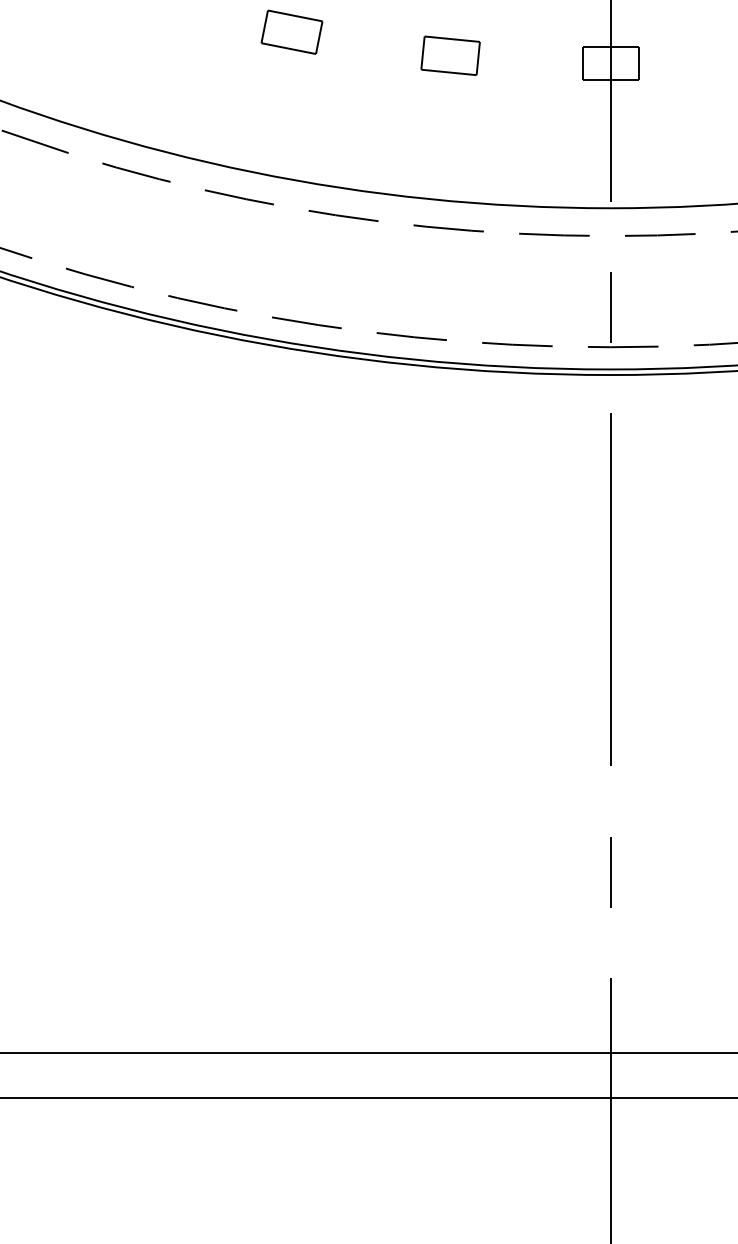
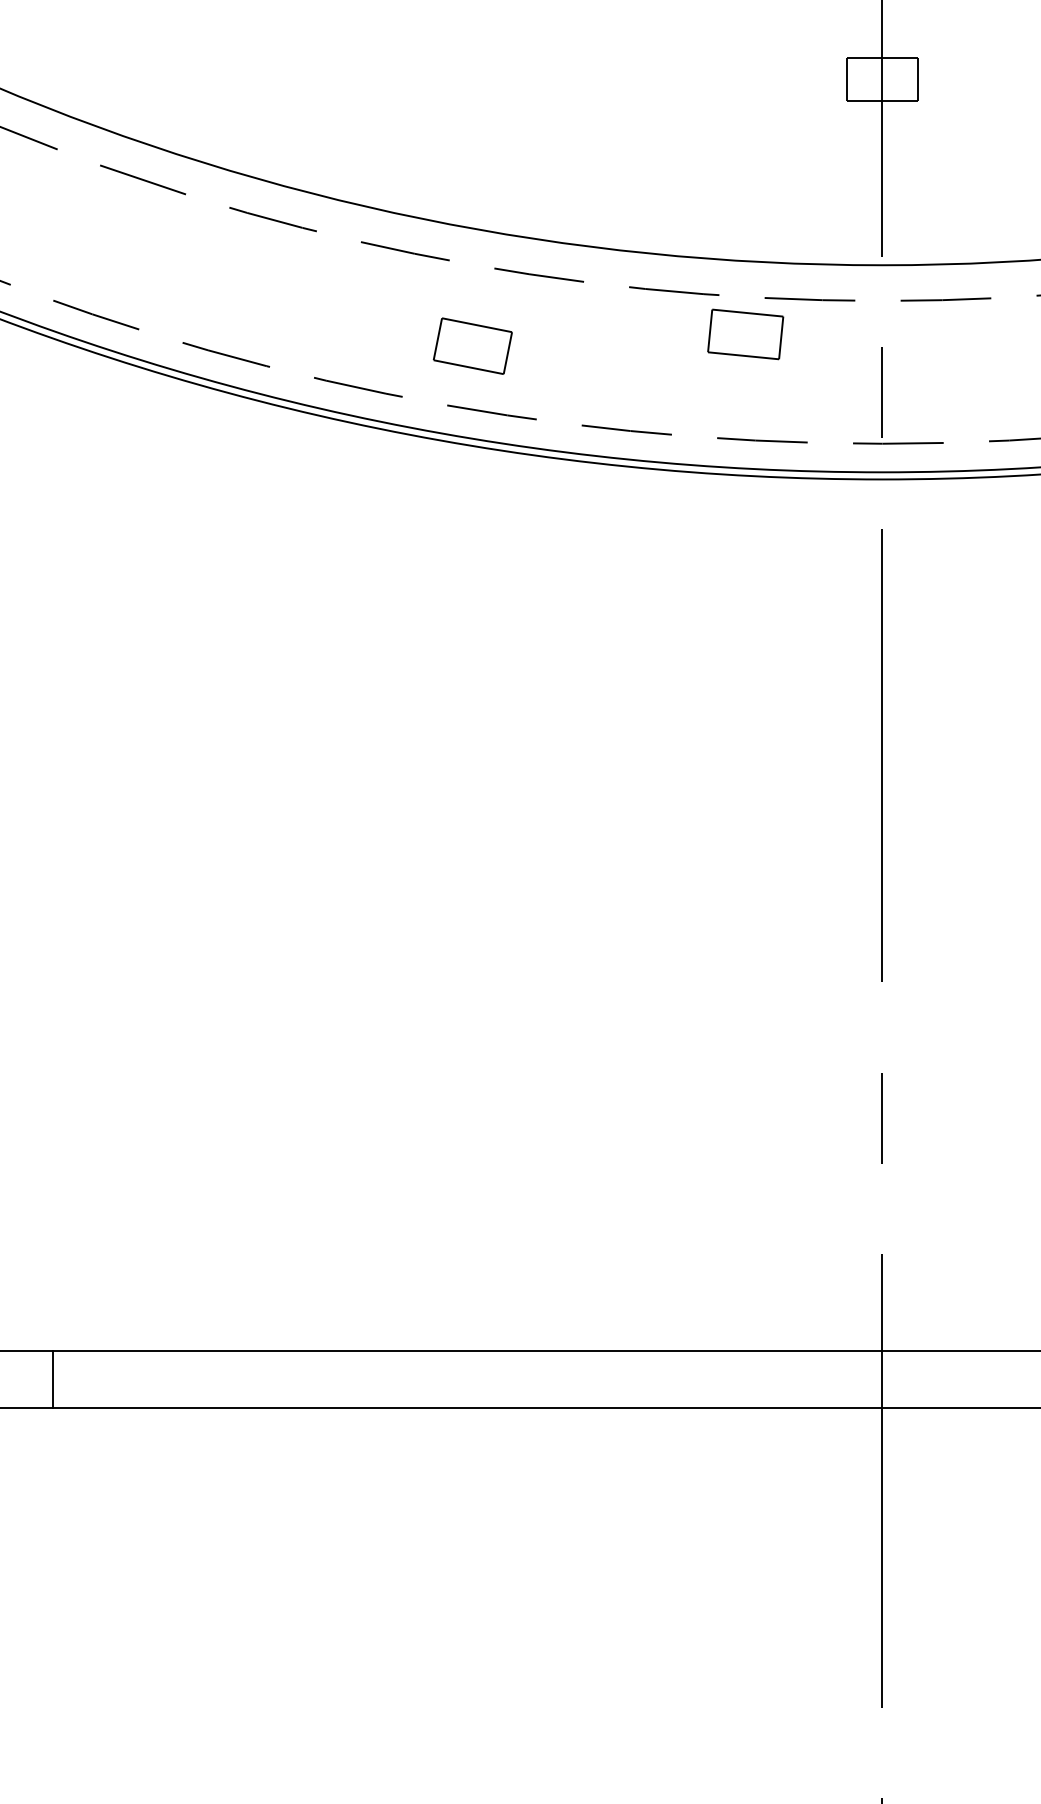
part: (291, 31) -> (472, 345), moved
part: (450, 55) -> (745, 334), moved

